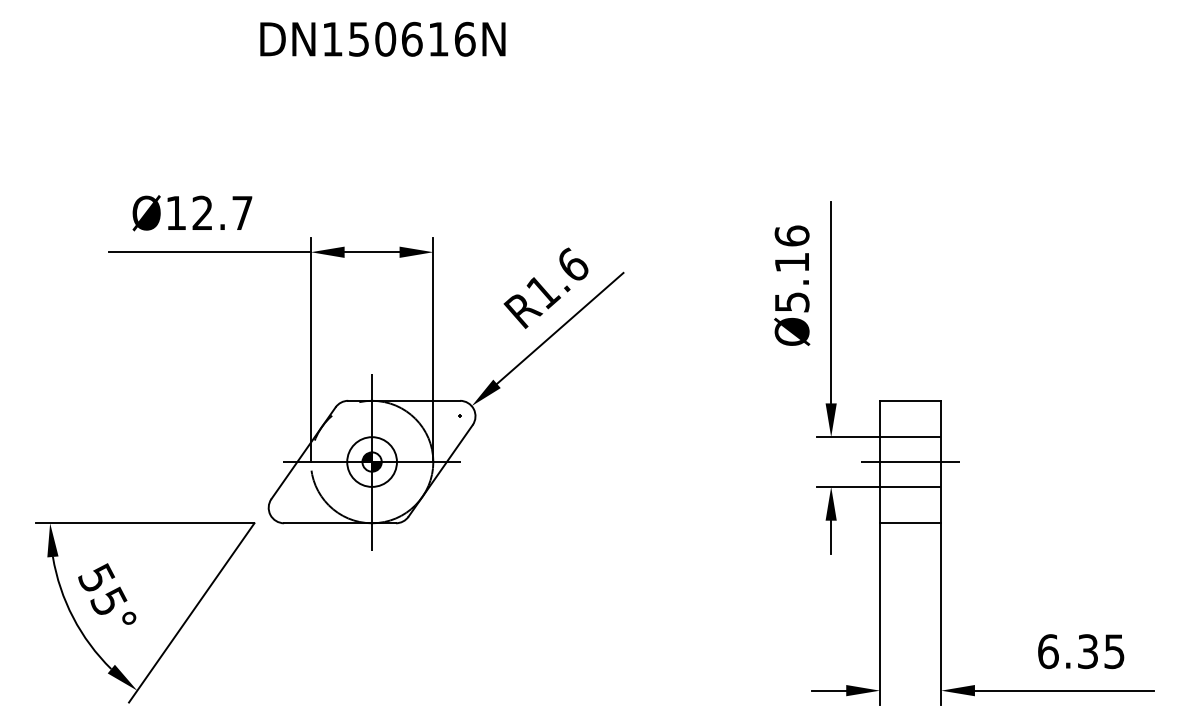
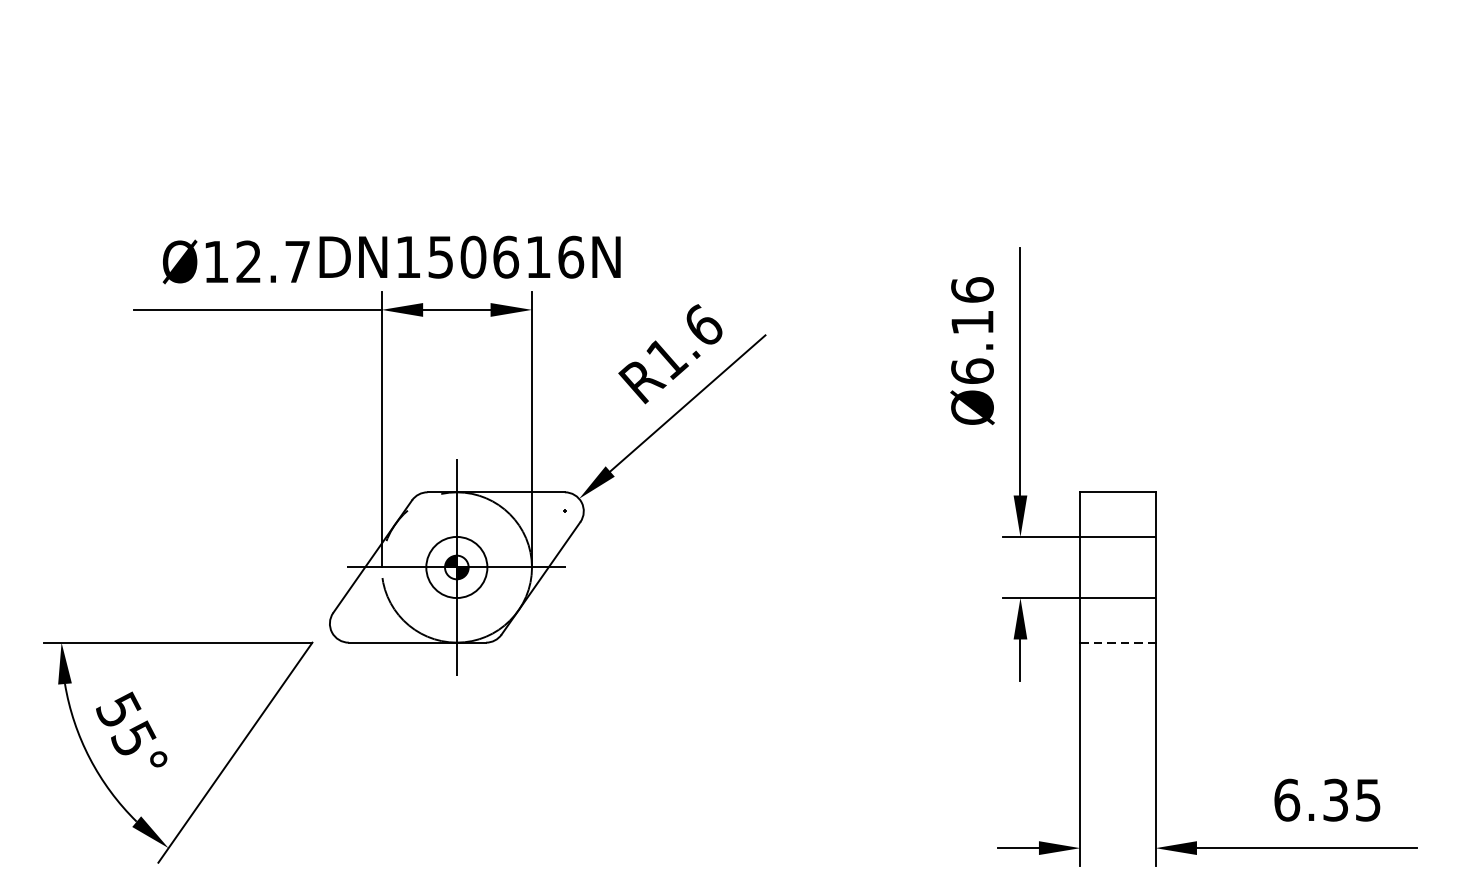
text: (382, 38) -> (469, 256), moved
text: (791, 301) -> (971, 370), Ø5.16 -> Ø6.16
line: (910, 462) -> (1117, 568), removed
line: (910, 523) -> (1117, 642), solid -> dashed

